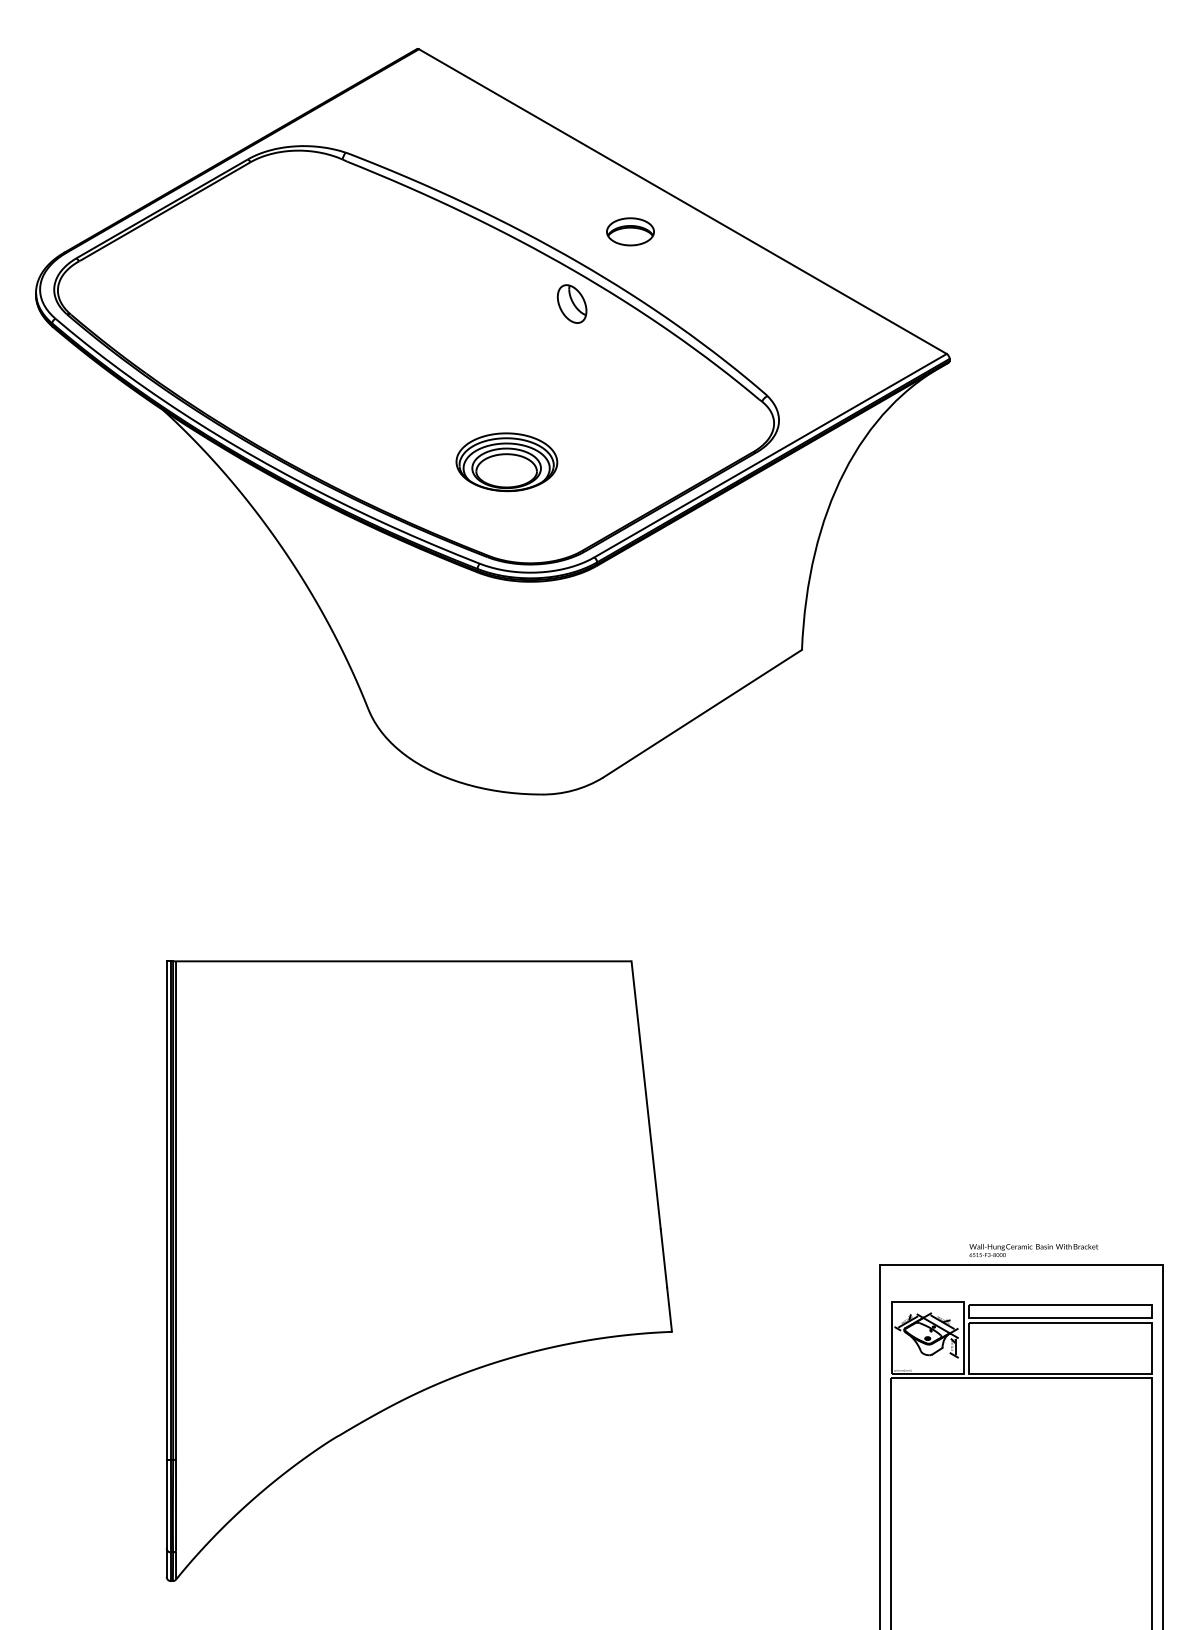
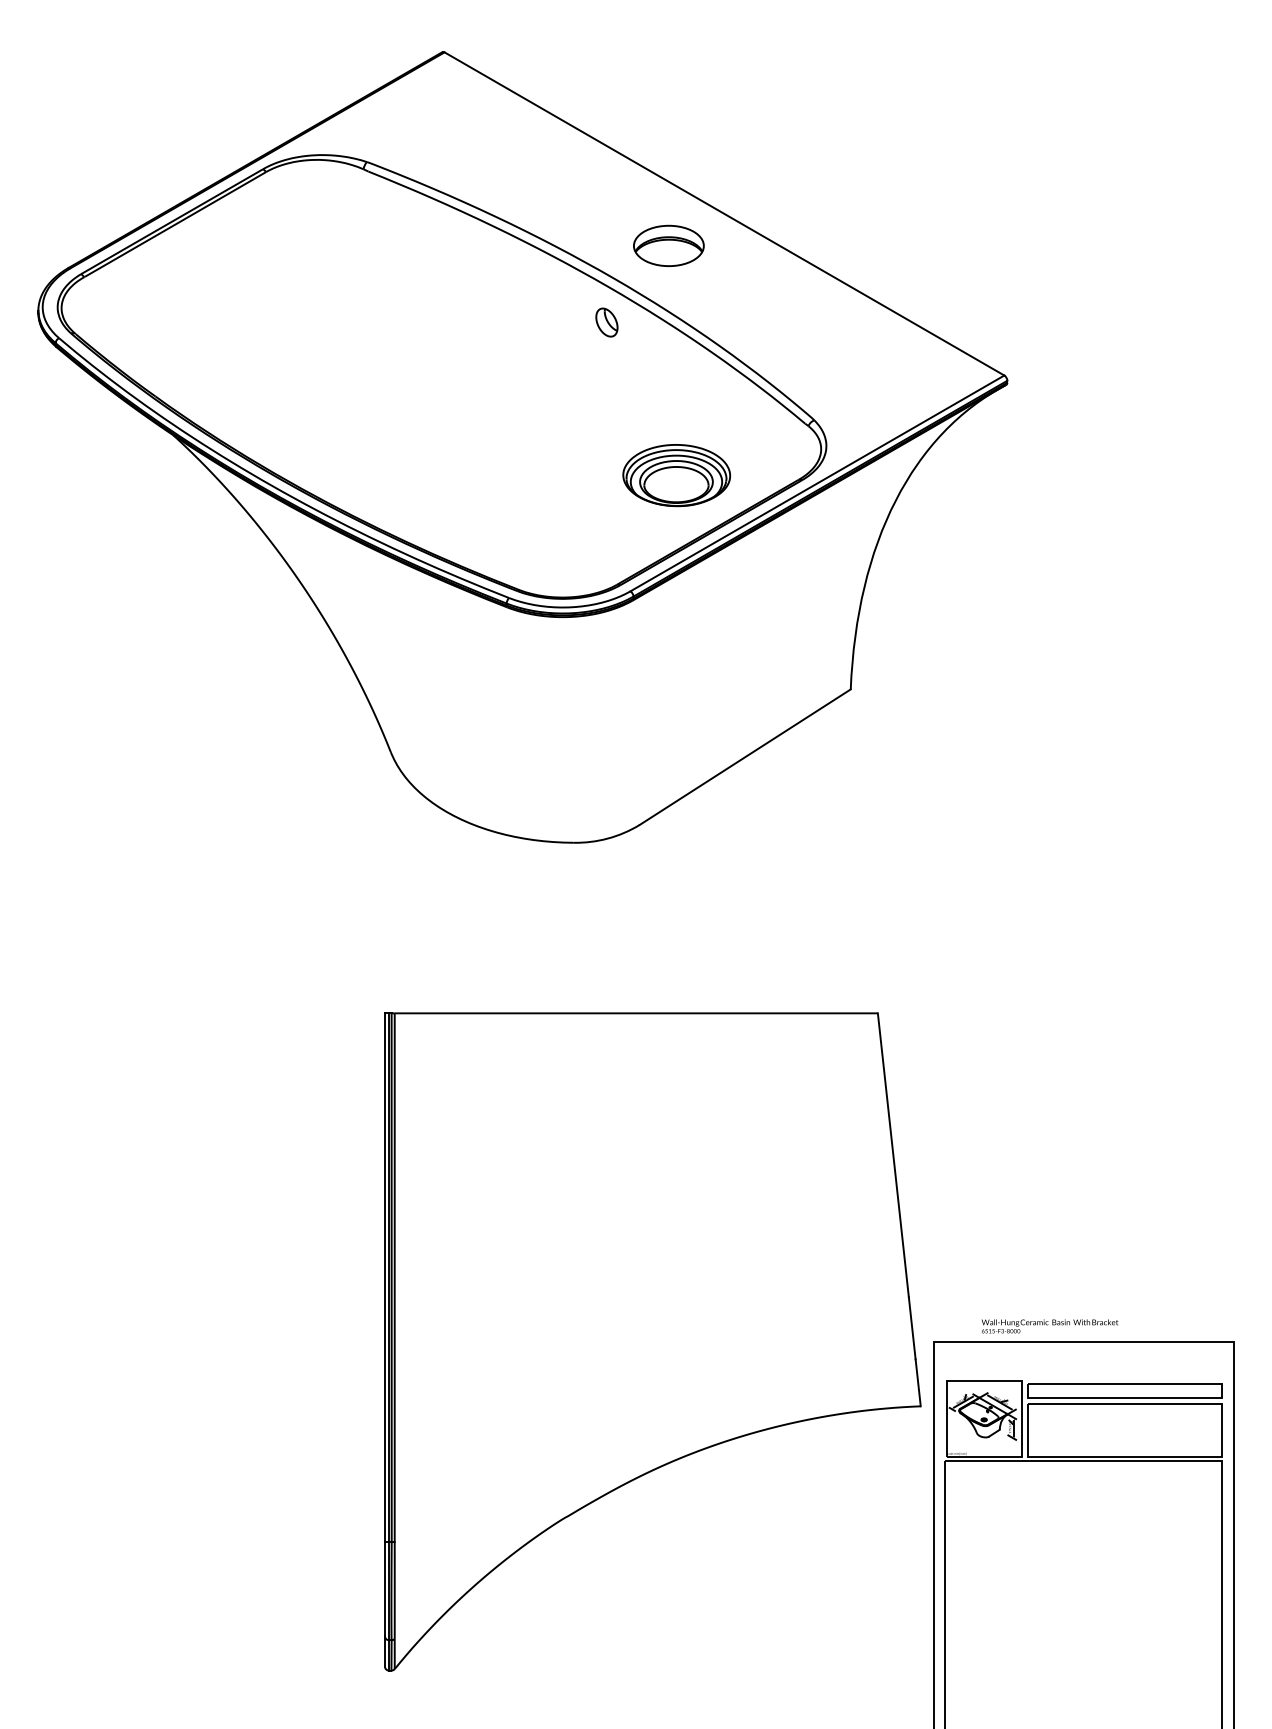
part: (630, 231) -> (668, 245), size x1.4
part: (571, 303) -> (606, 322), size x0.7
part: (506, 462) -> (676, 475), moved
text: (1033, 1250) -> (1049, 1326), moved
part: (418, 1270) -> (651, 1341), moved

